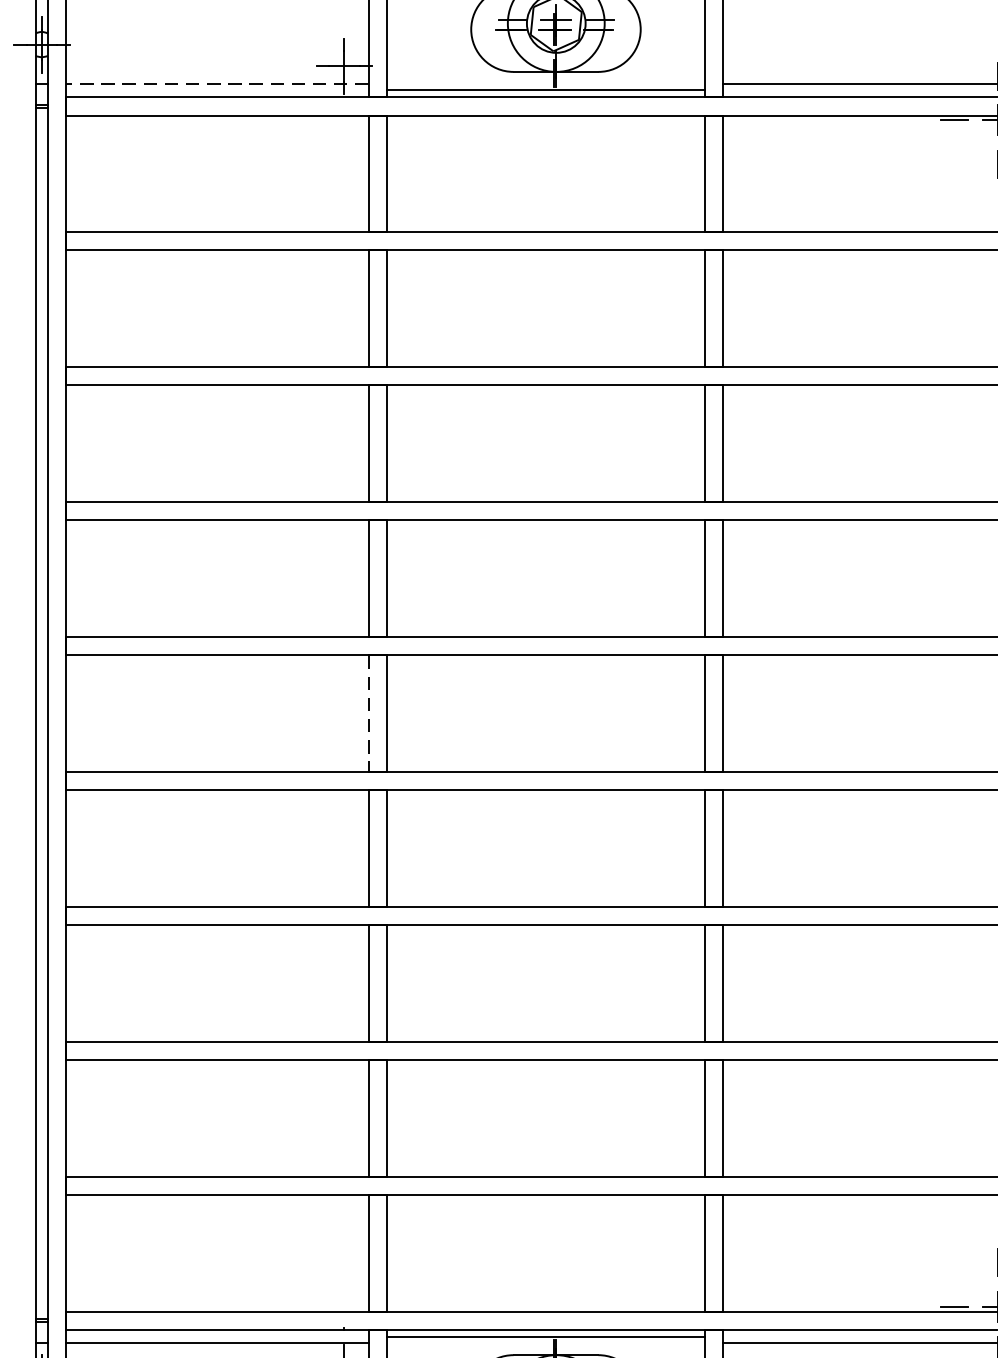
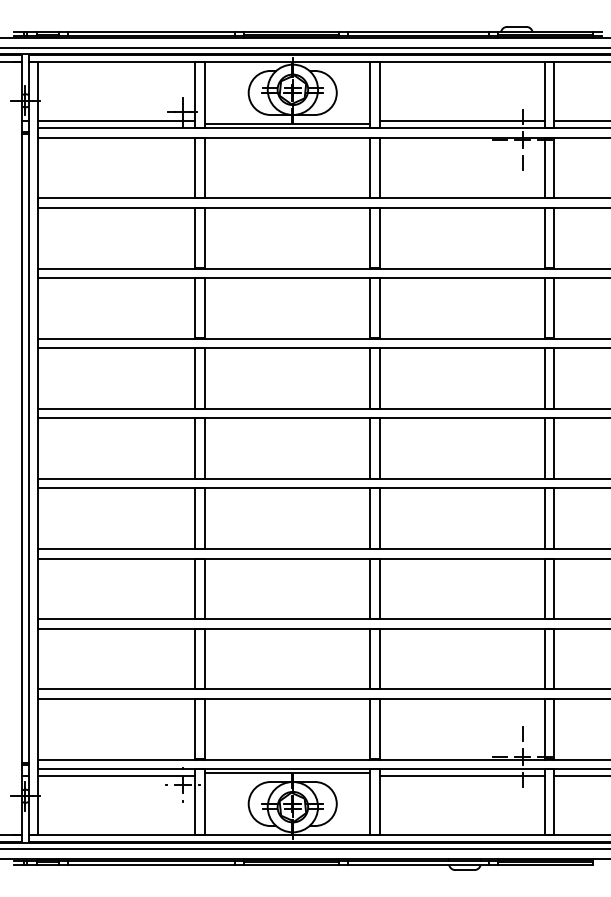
line: (216, 84) -> (116, 121), dashed -> solid
line: (368, 713) -> (195, 448), dashed -> solid

